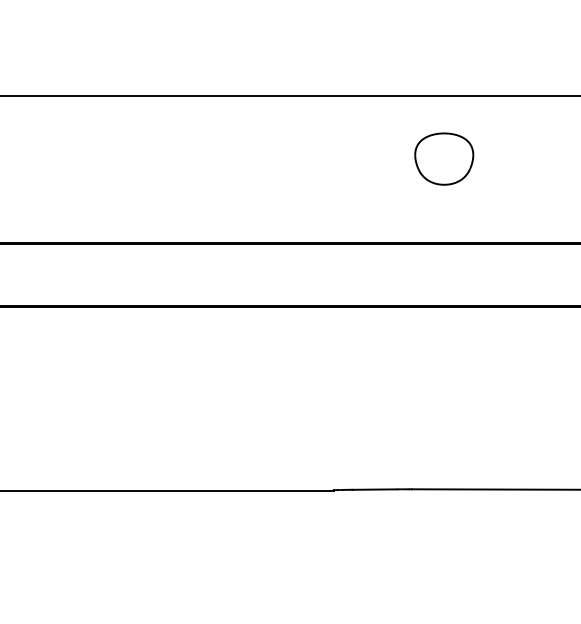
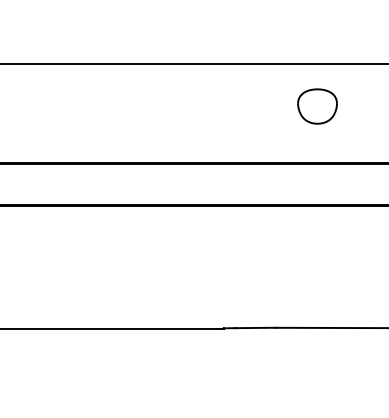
part: (444, 159) -> (317, 106), moved

